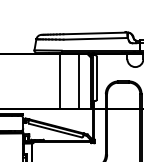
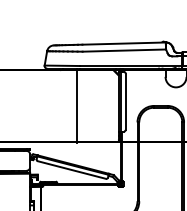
line: (78, 81) -> (102, 105), removed

